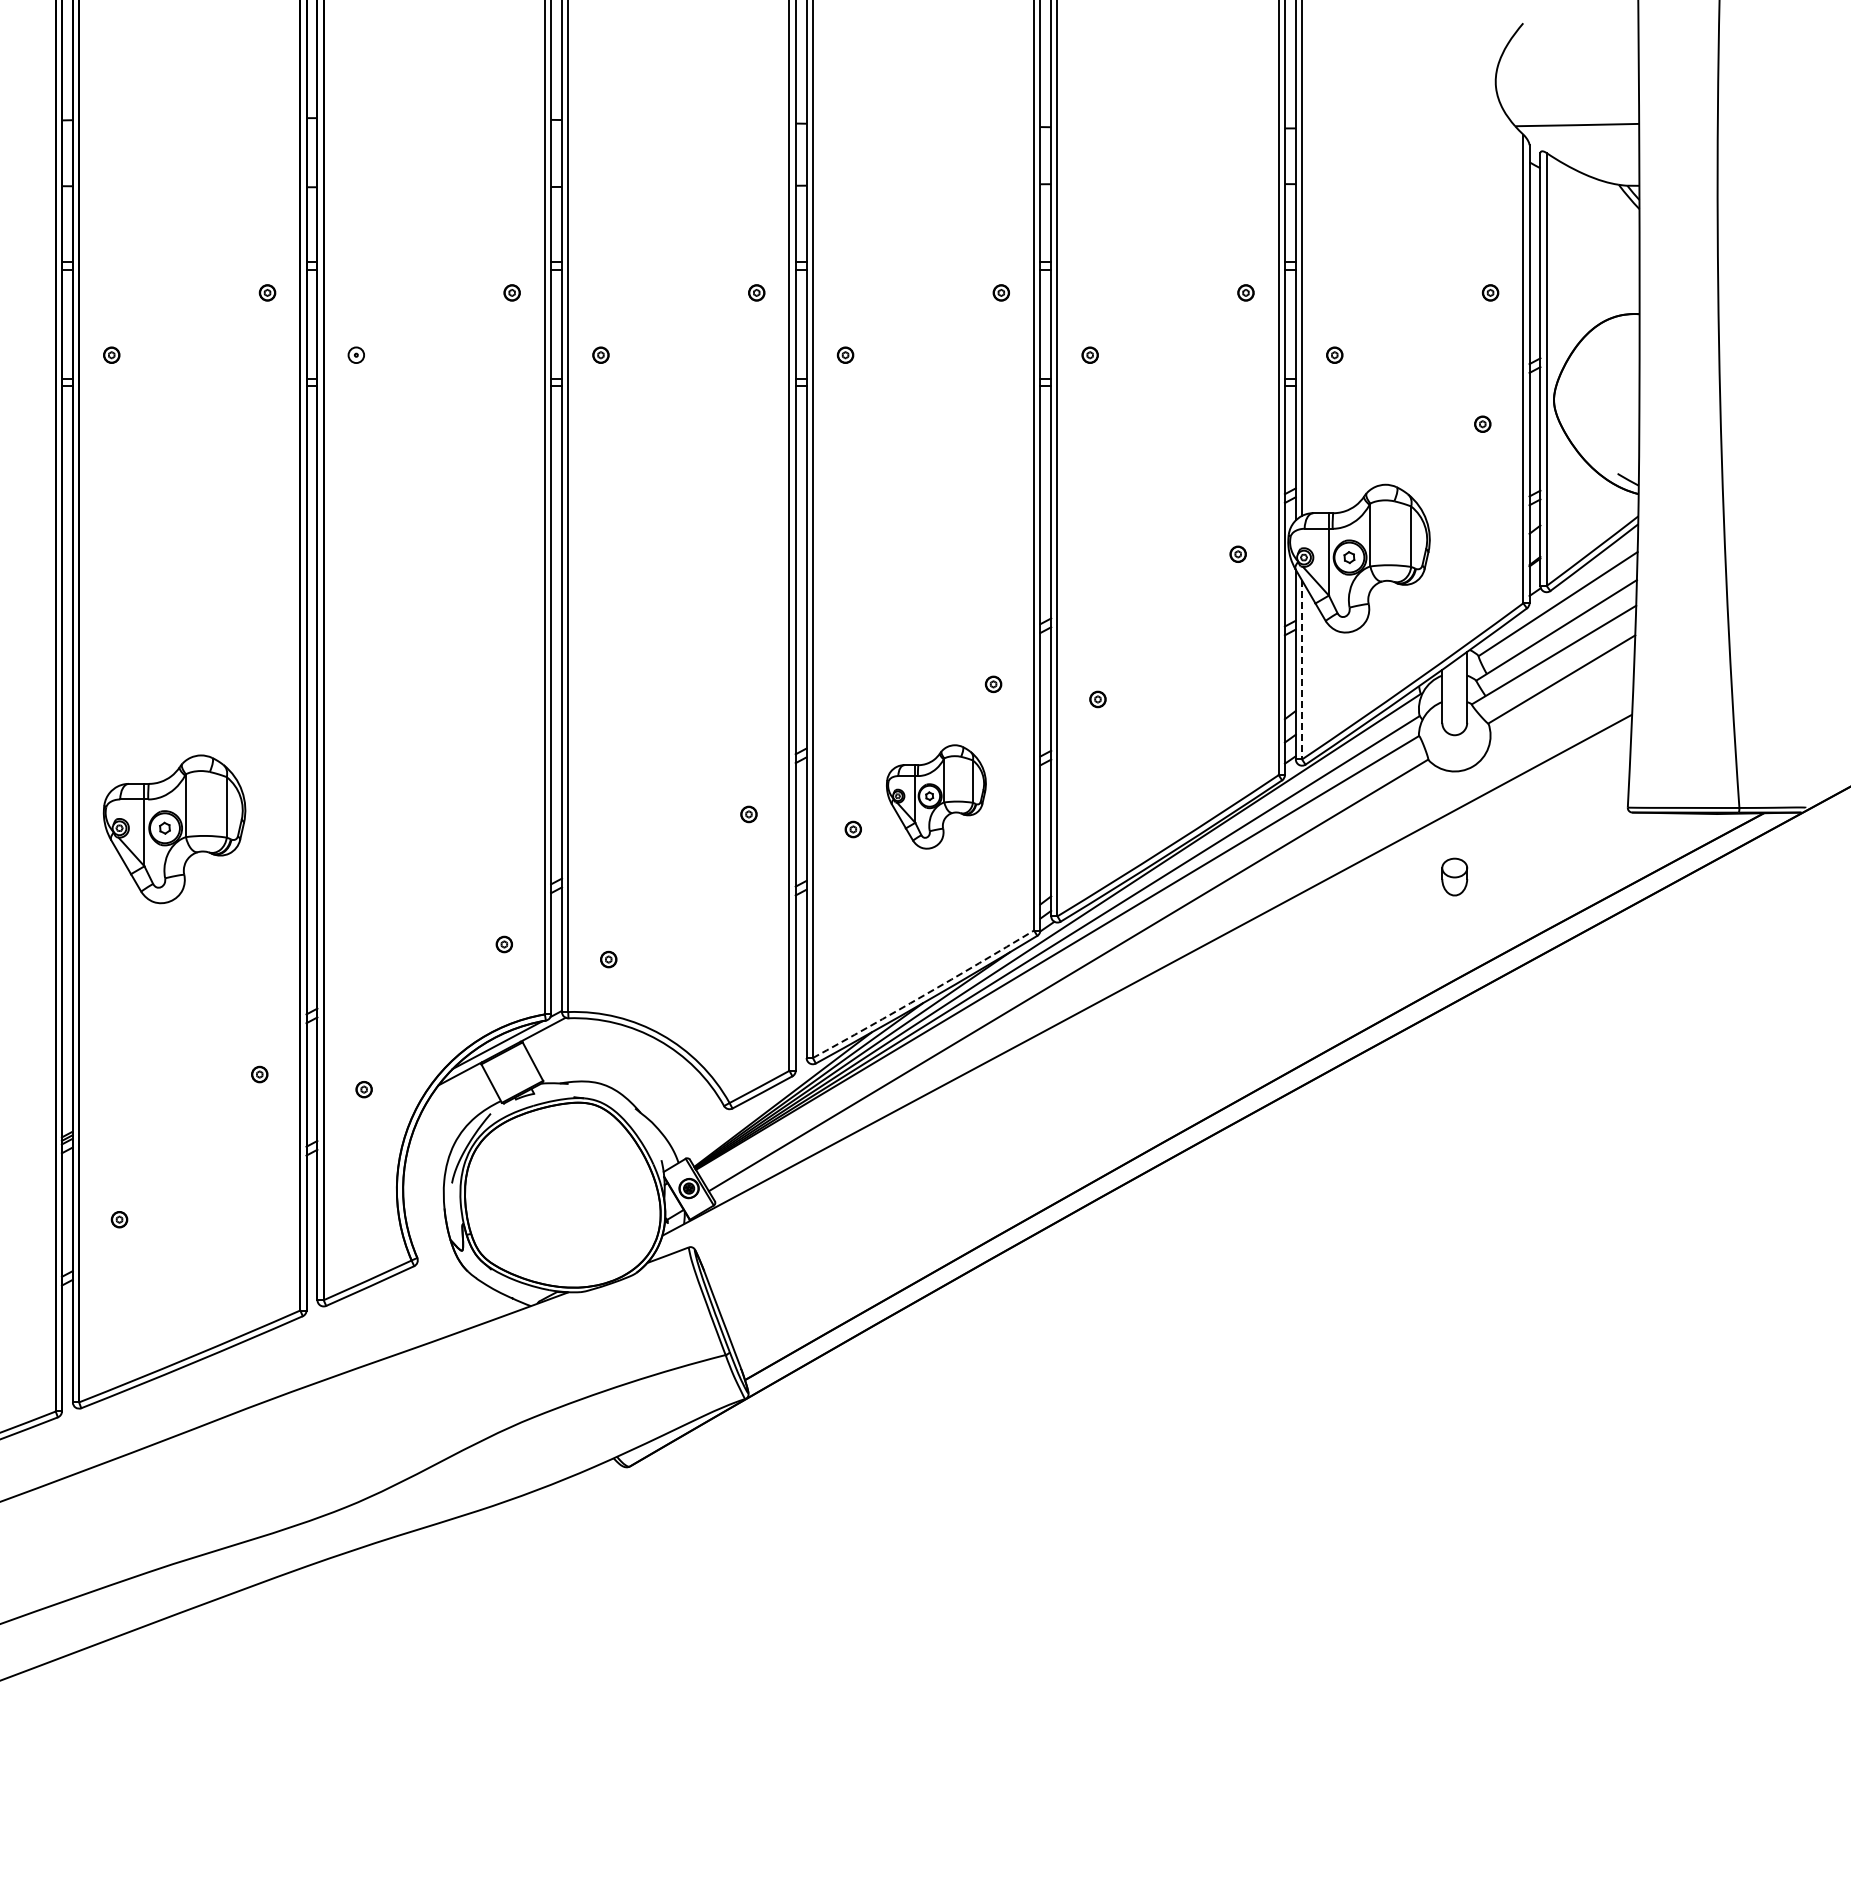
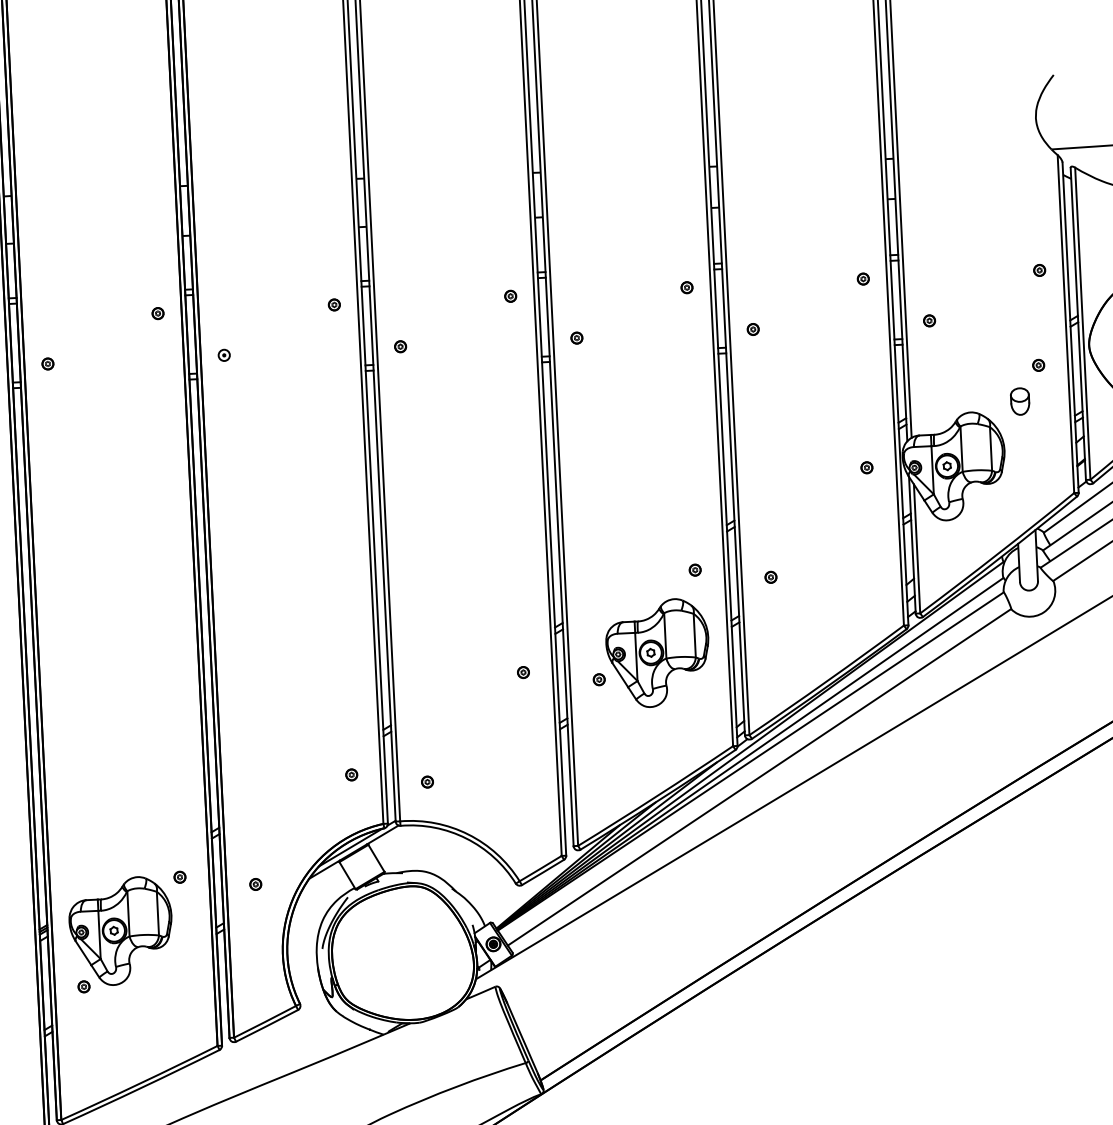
line: (1302, 670) -> (917, 549), dashed -> solid
part: (936, 796) -> (658, 652), size x1.43
part: (174, 829) -> (121, 931), moved
part: (1454, 876) -> (1019, 401), moved
arc: (924, 995) -> (656, 796), dashed -> solid

